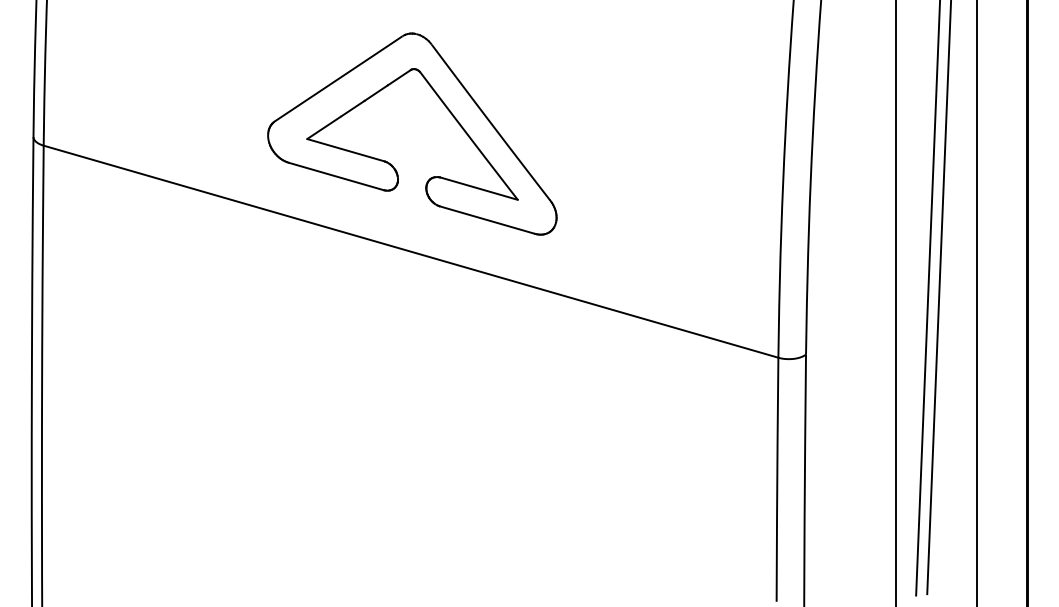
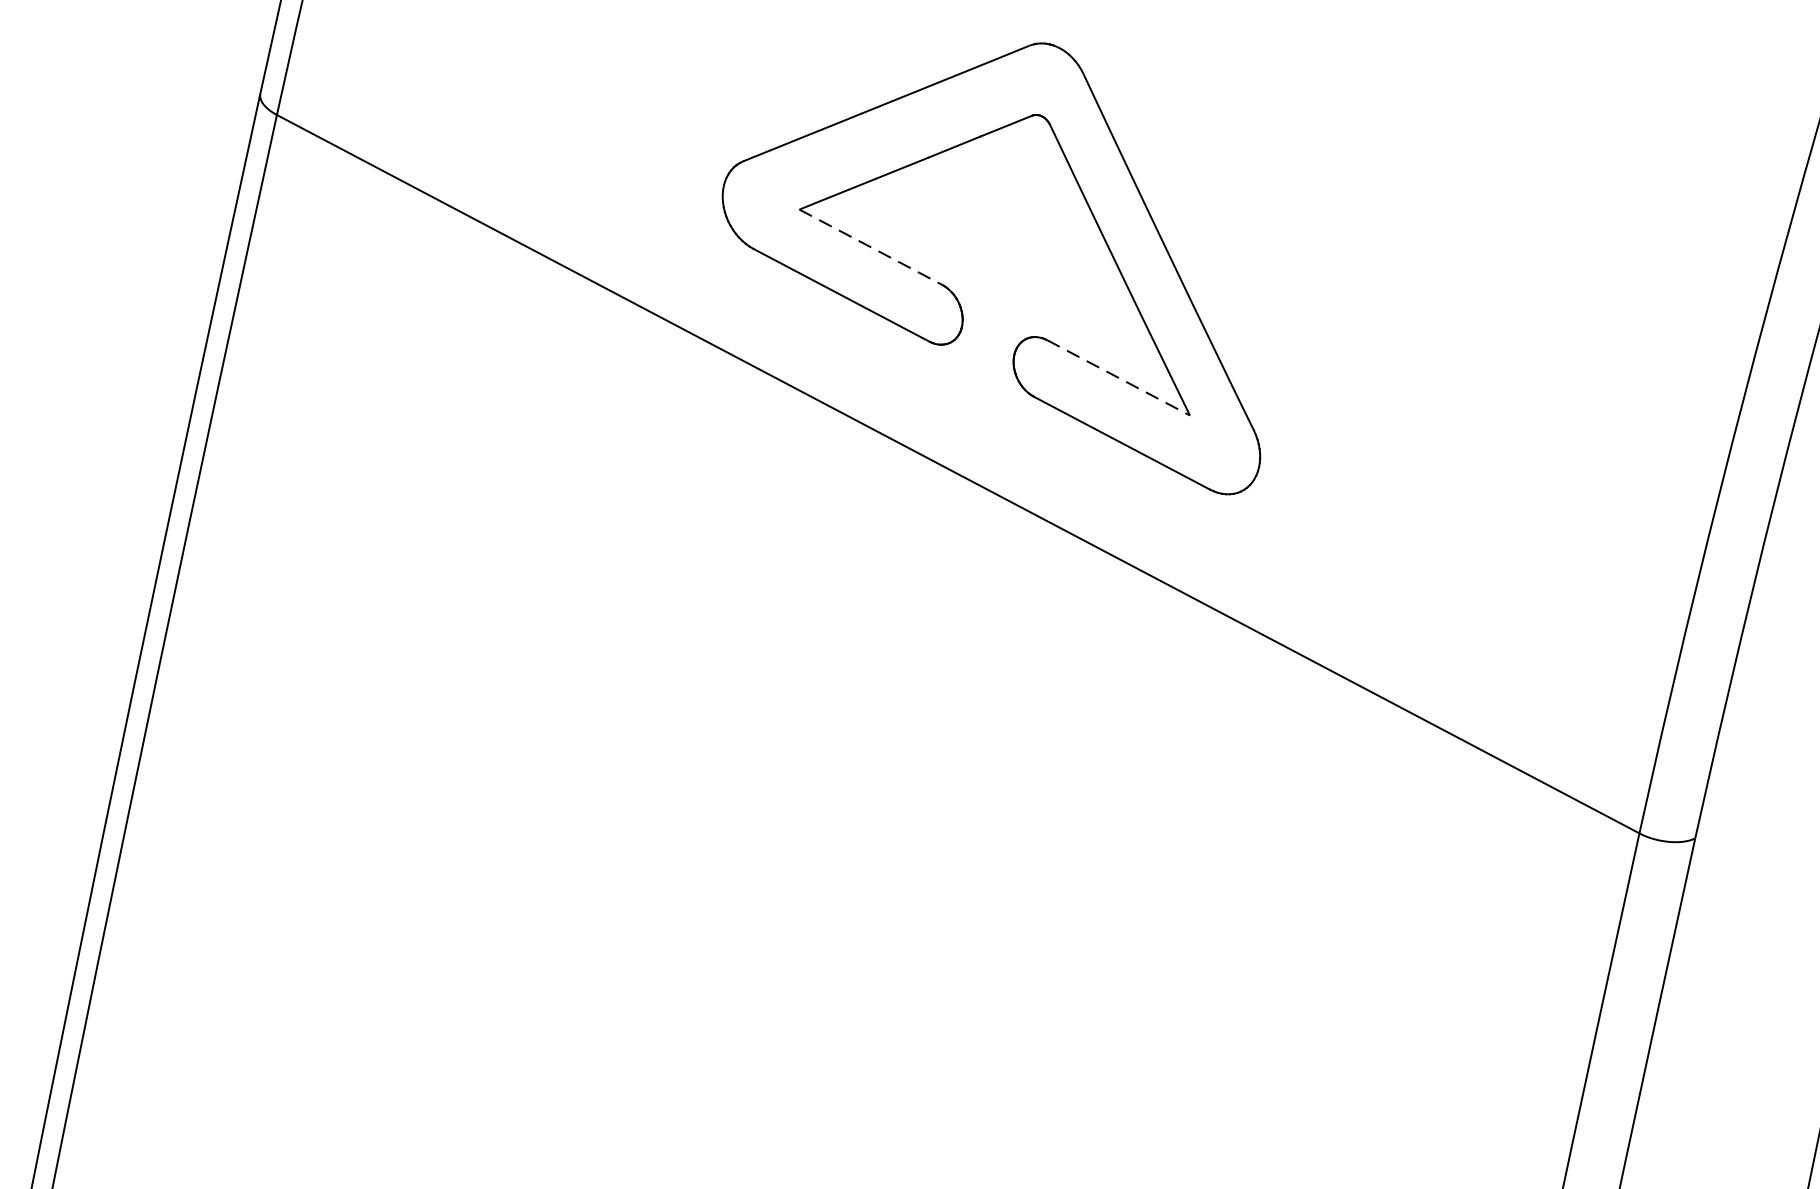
line: (346, 150) -> (872, 248), solid -> dashed
line: (479, 188) -> (1119, 377), solid -> dashed

